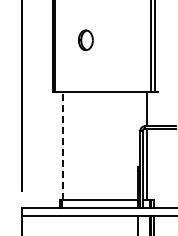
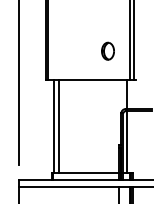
part: (85, 40) -> (107, 51), moved
line: (62, 145) -> (54, 125), dashed -> solid
line: (68, 145) -> (59, 125), added

